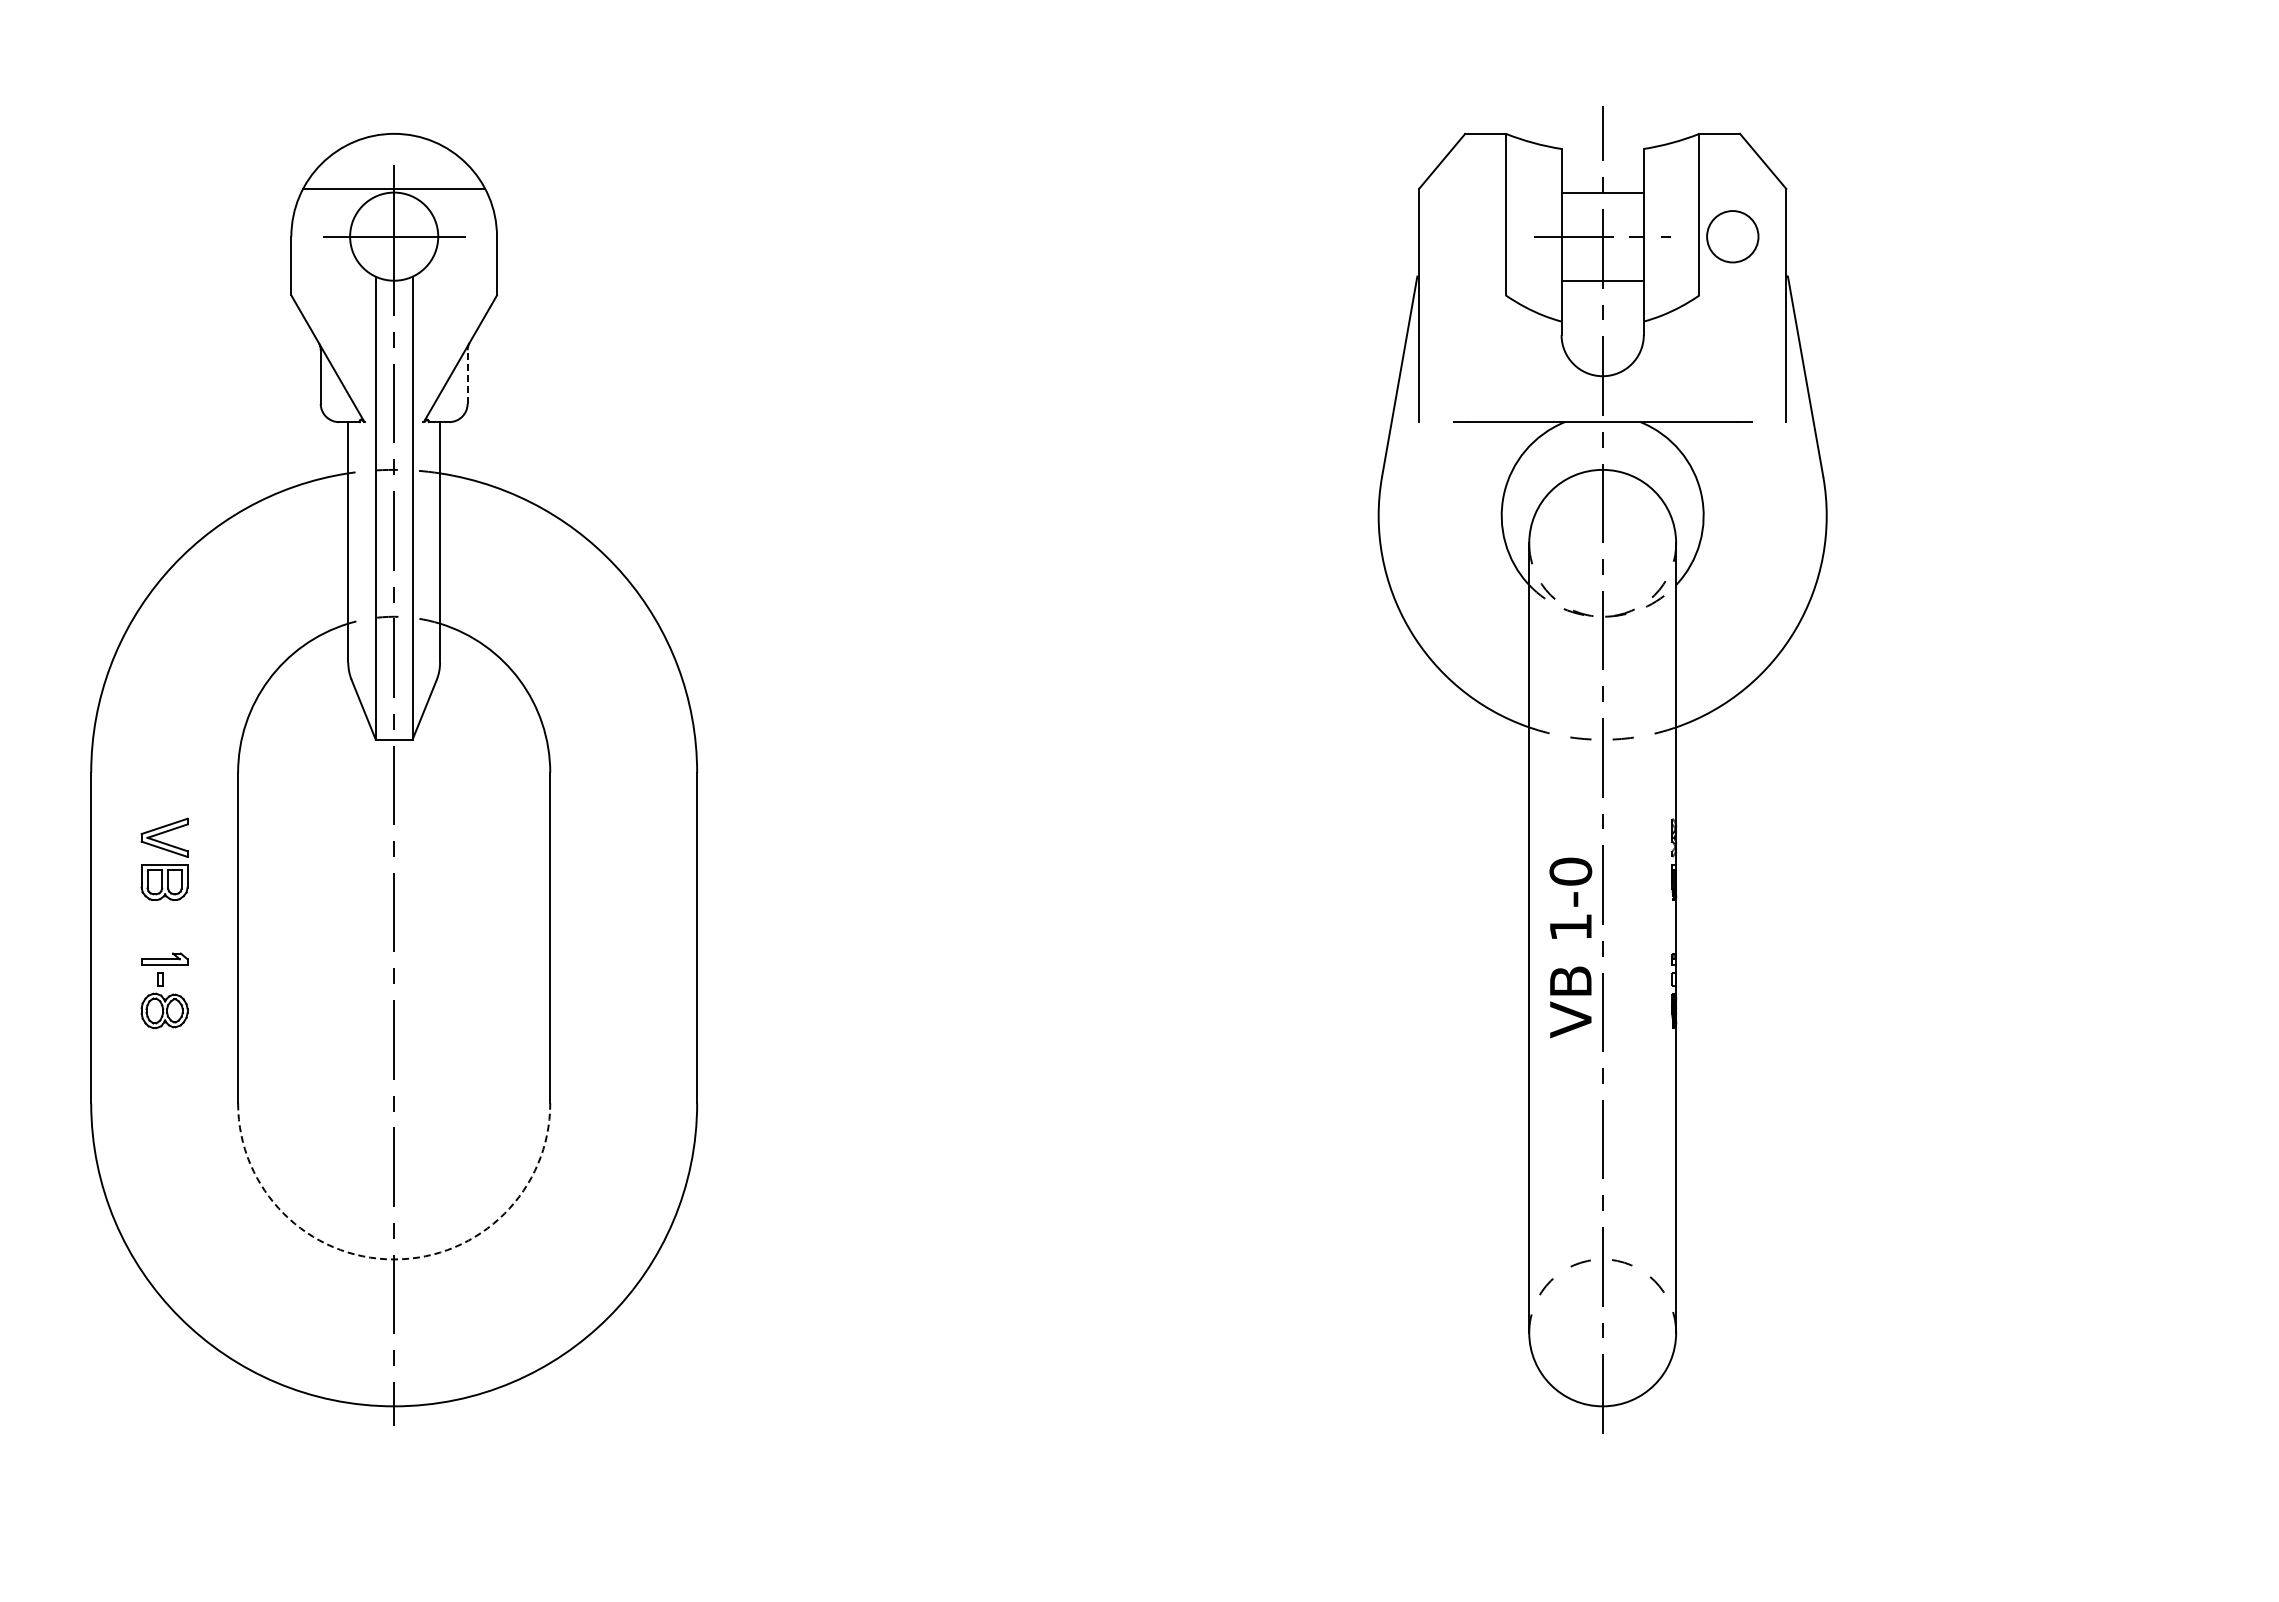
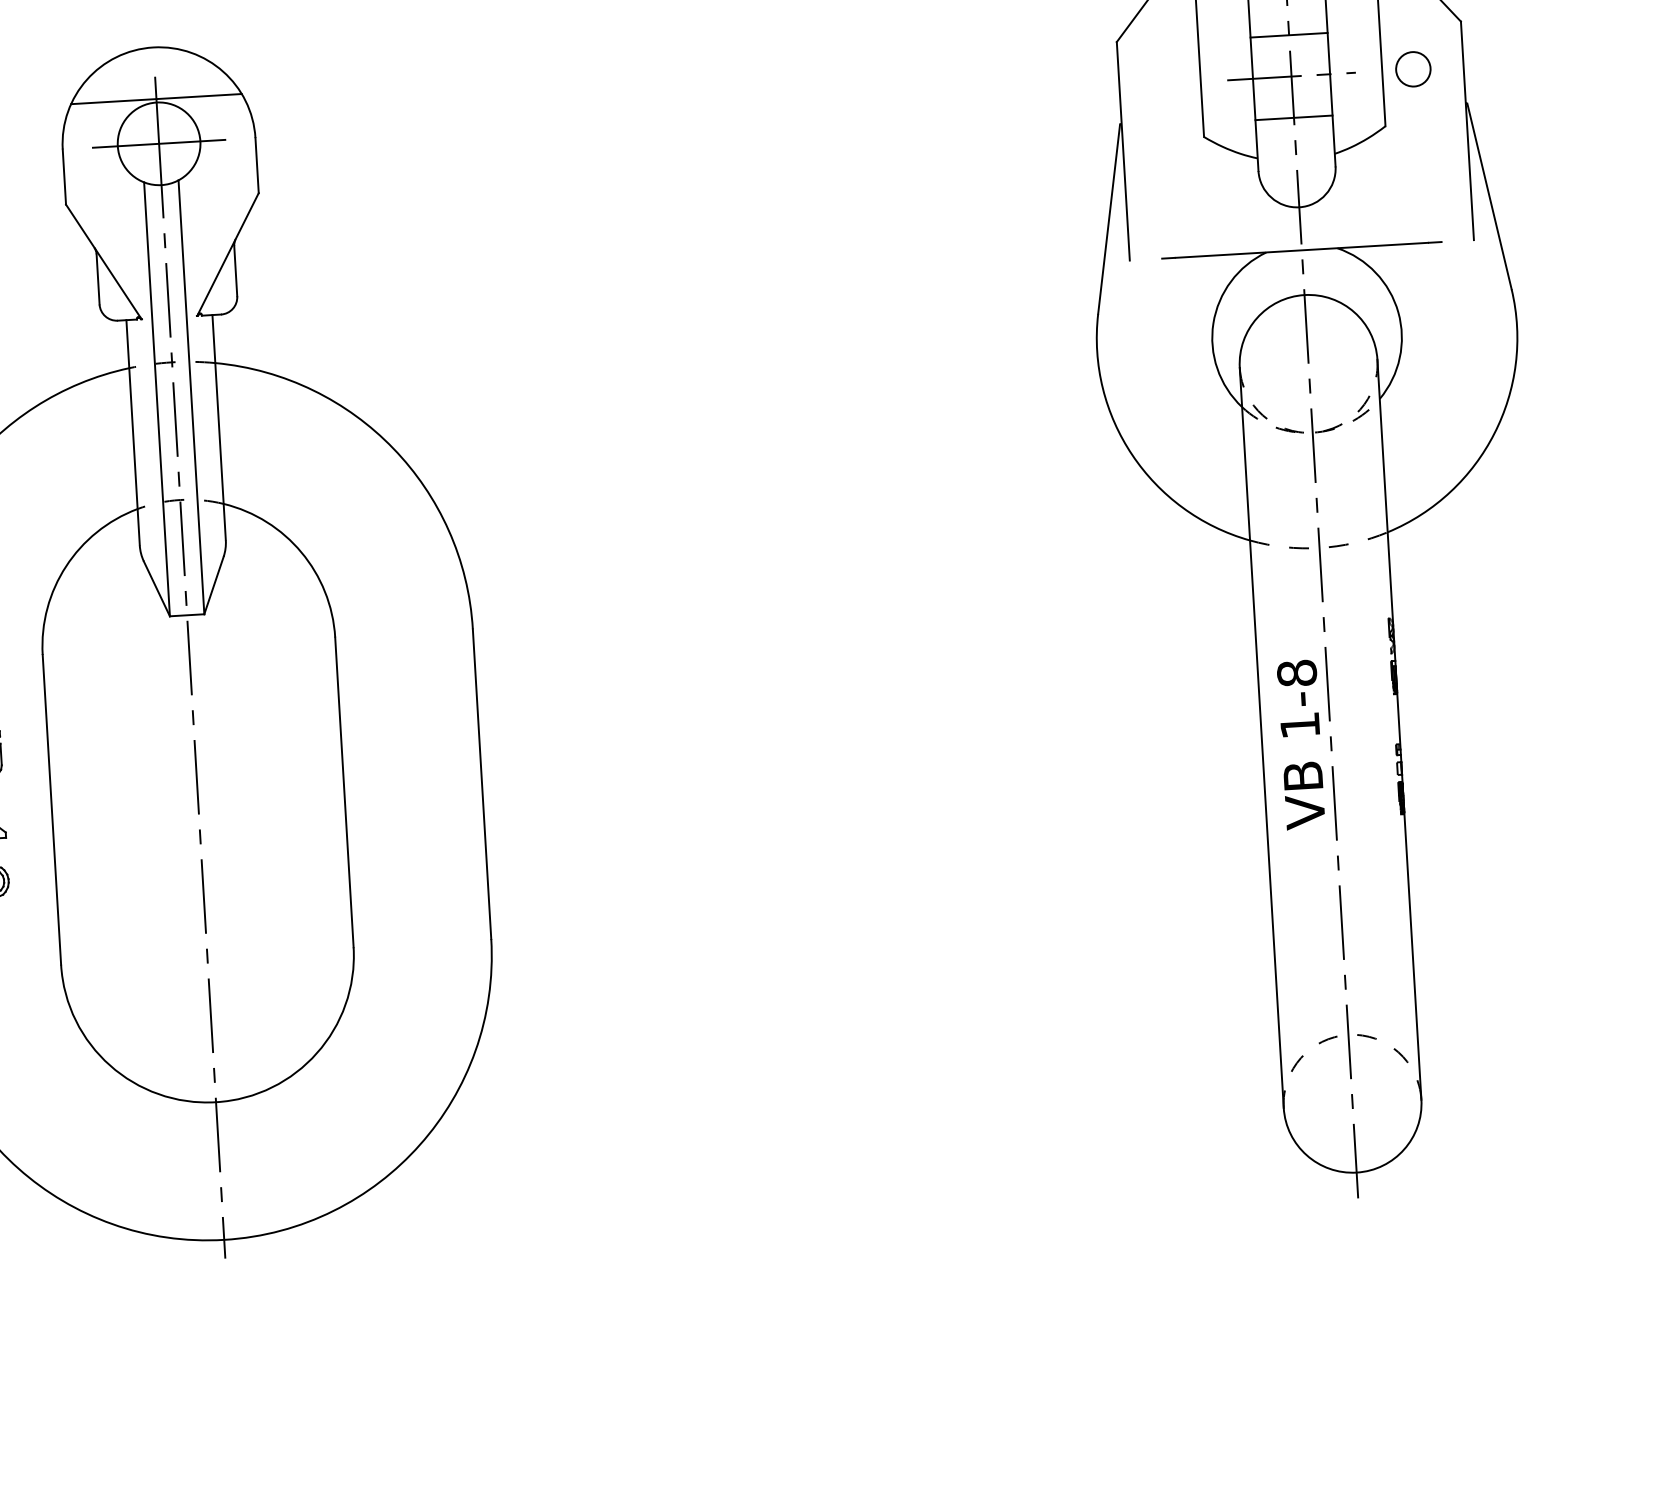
circle: (1732, 236) -> (1413, 69), size x0.71
line: (467, 377) -> (235, 271), dashed -> solid
text: (1570, 871) -> (1296, 673), 1-0 -> 1-8
arc: (394, 1259) -> (216, 1102), dashed -> solid

